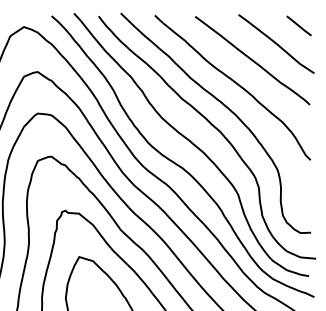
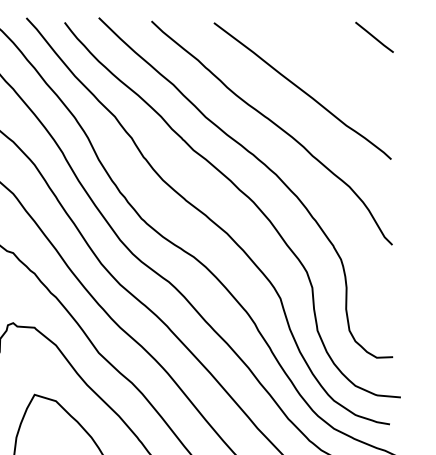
curve: (276, 43) -> (339, 64), removed

